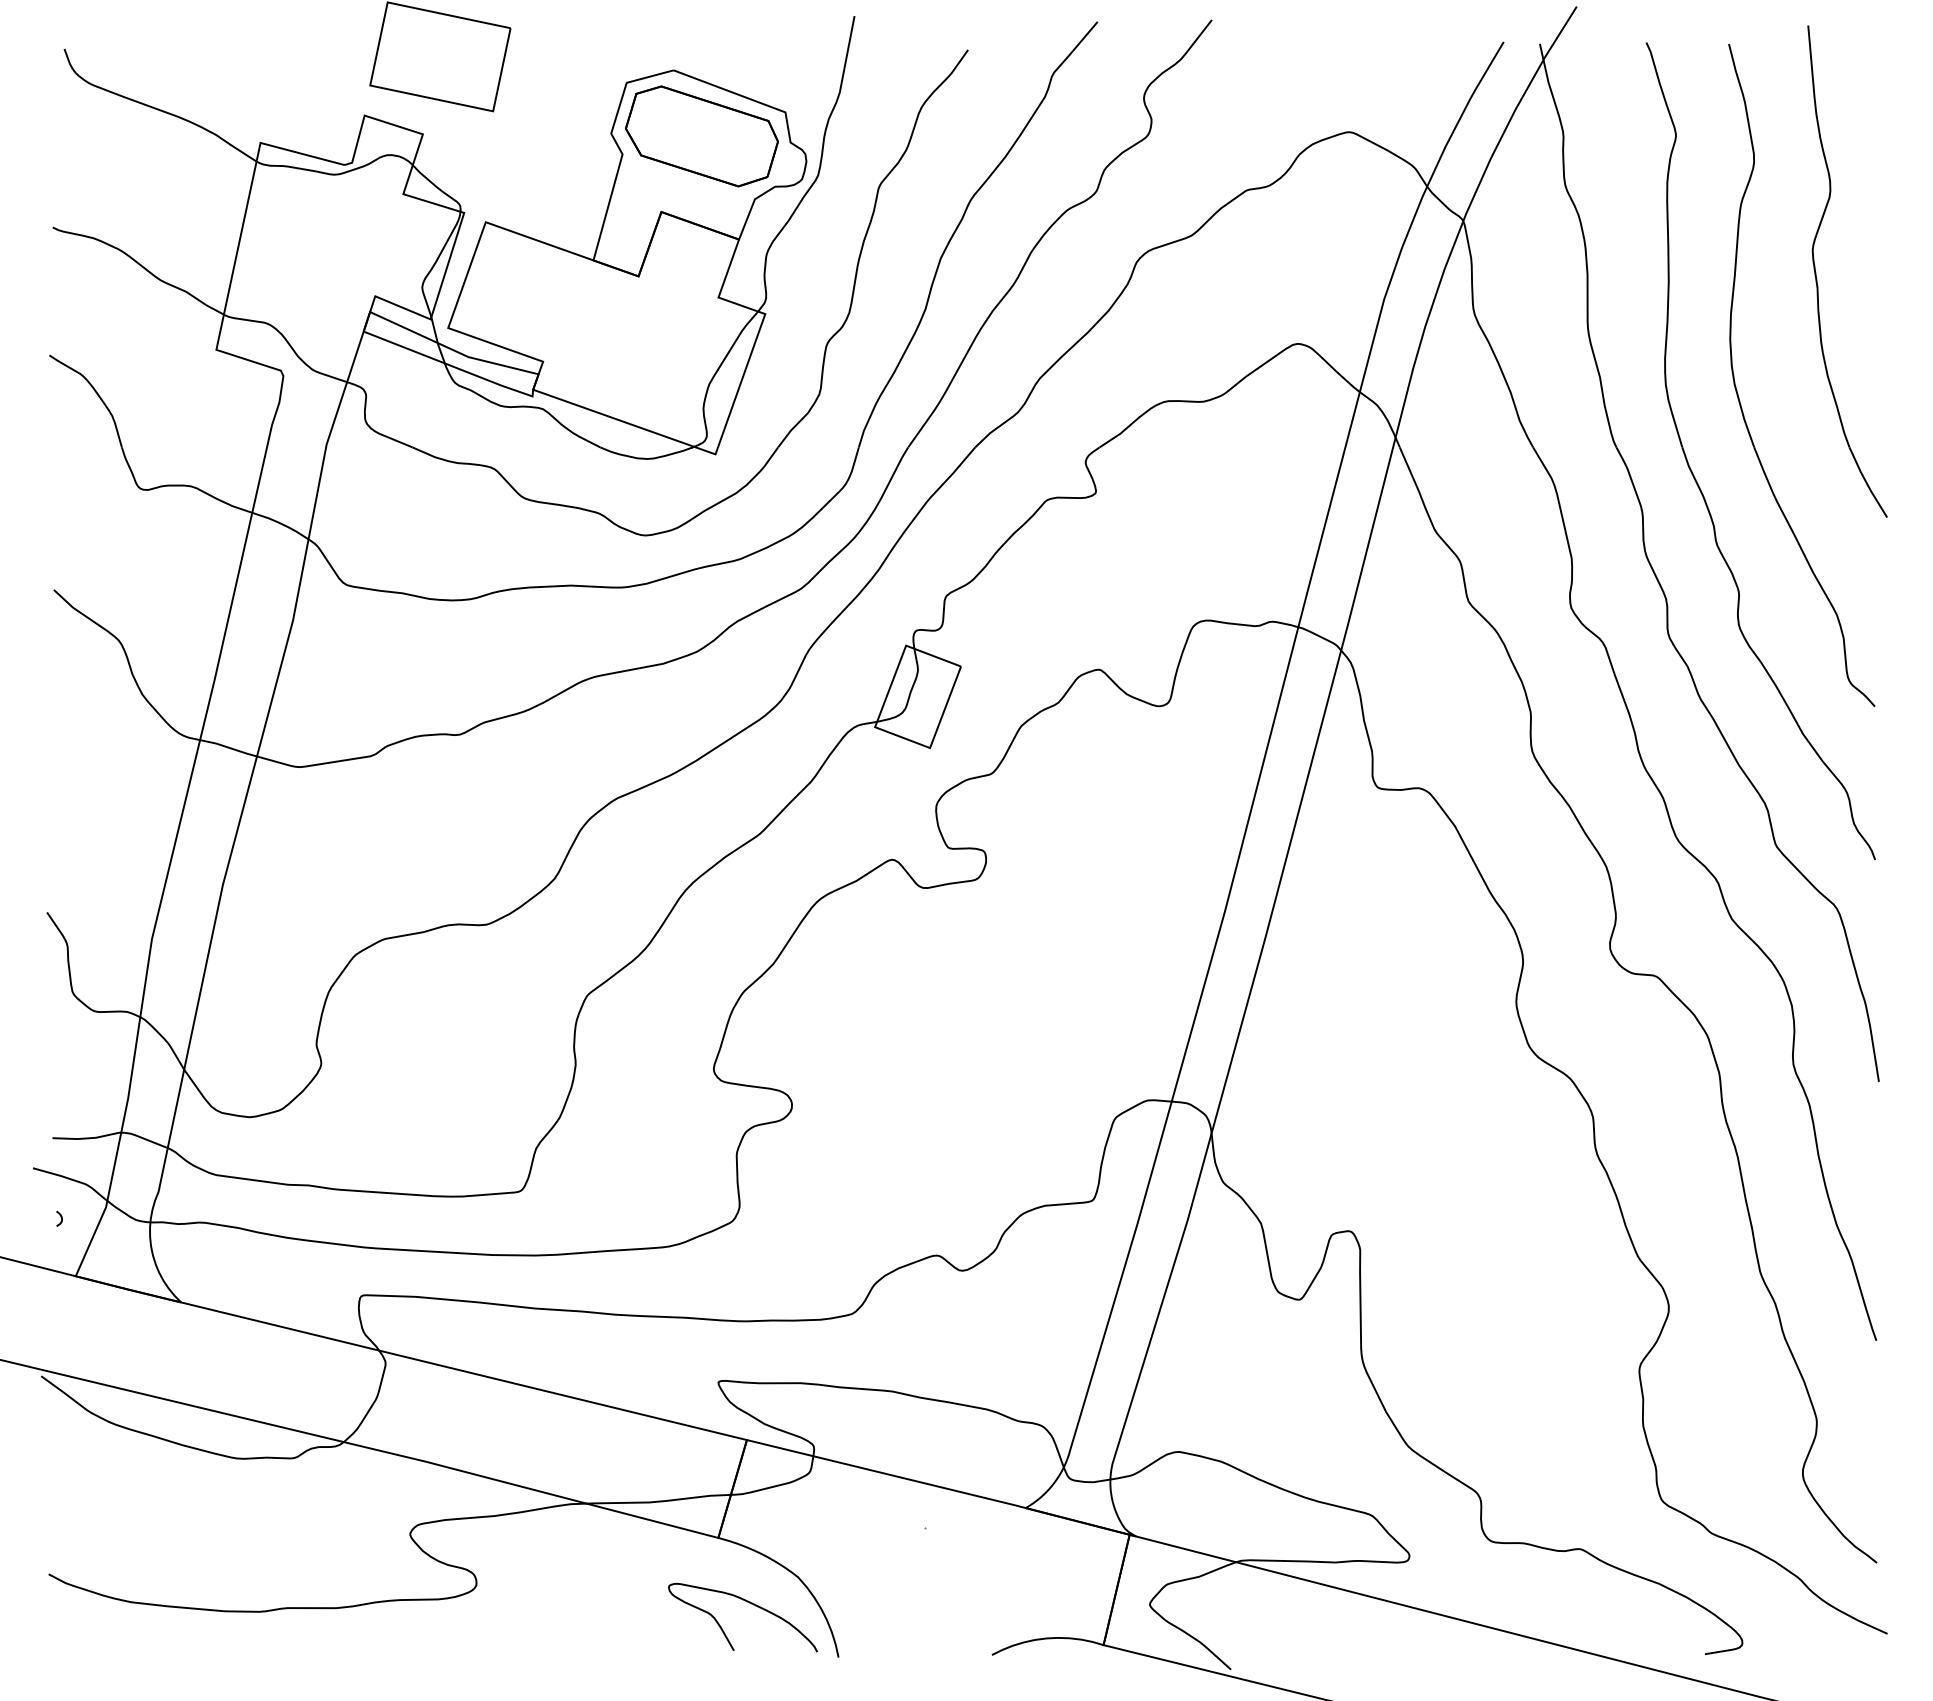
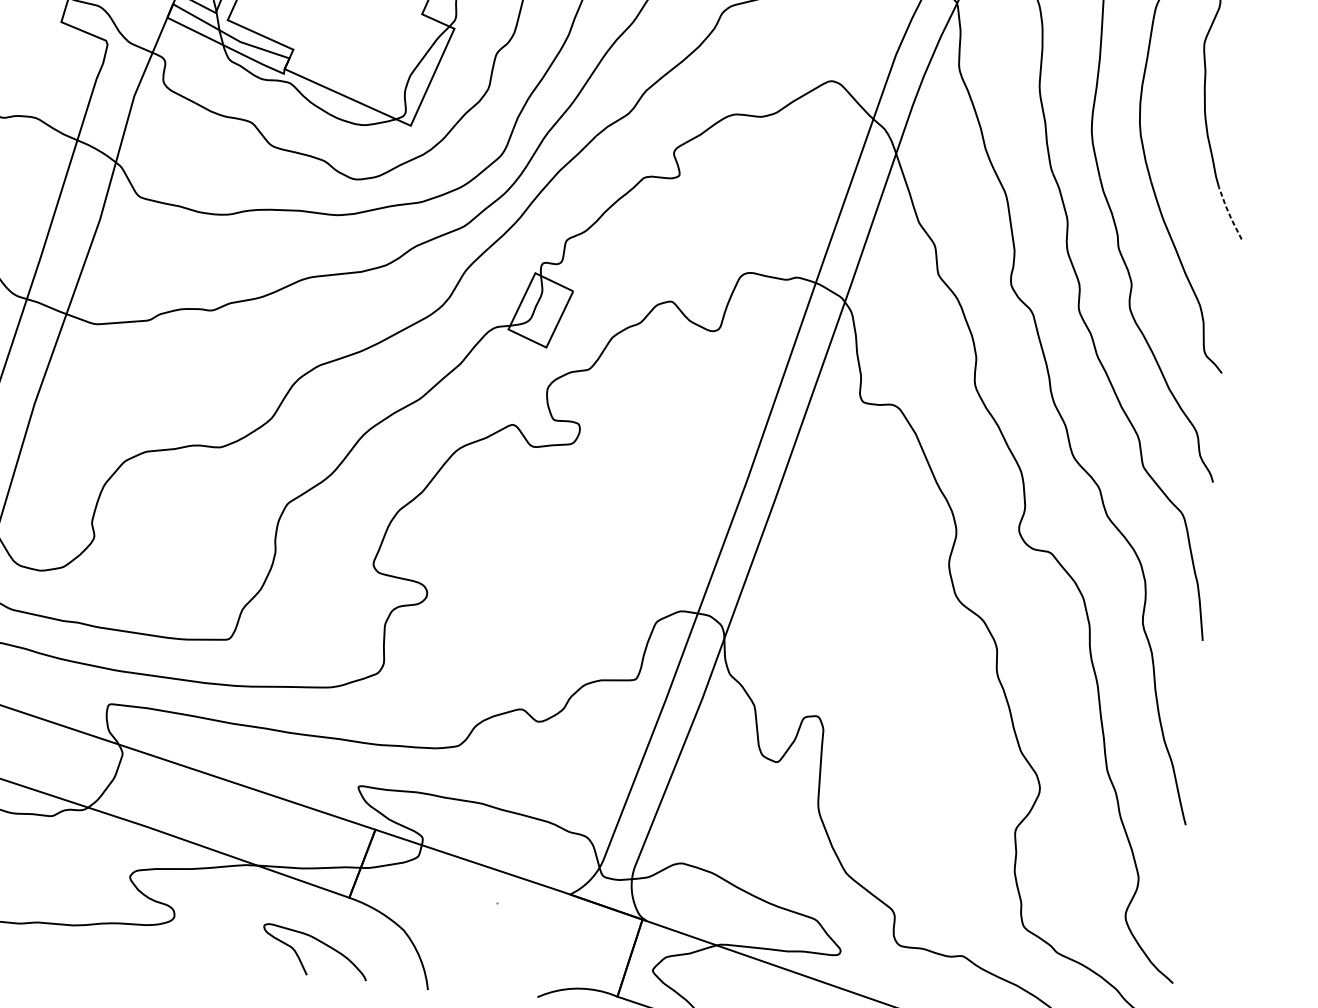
line: (1866, 483) -> (1228, 213), solid -> dashed
curve: (749, 1603) -> (320, 942), moved

